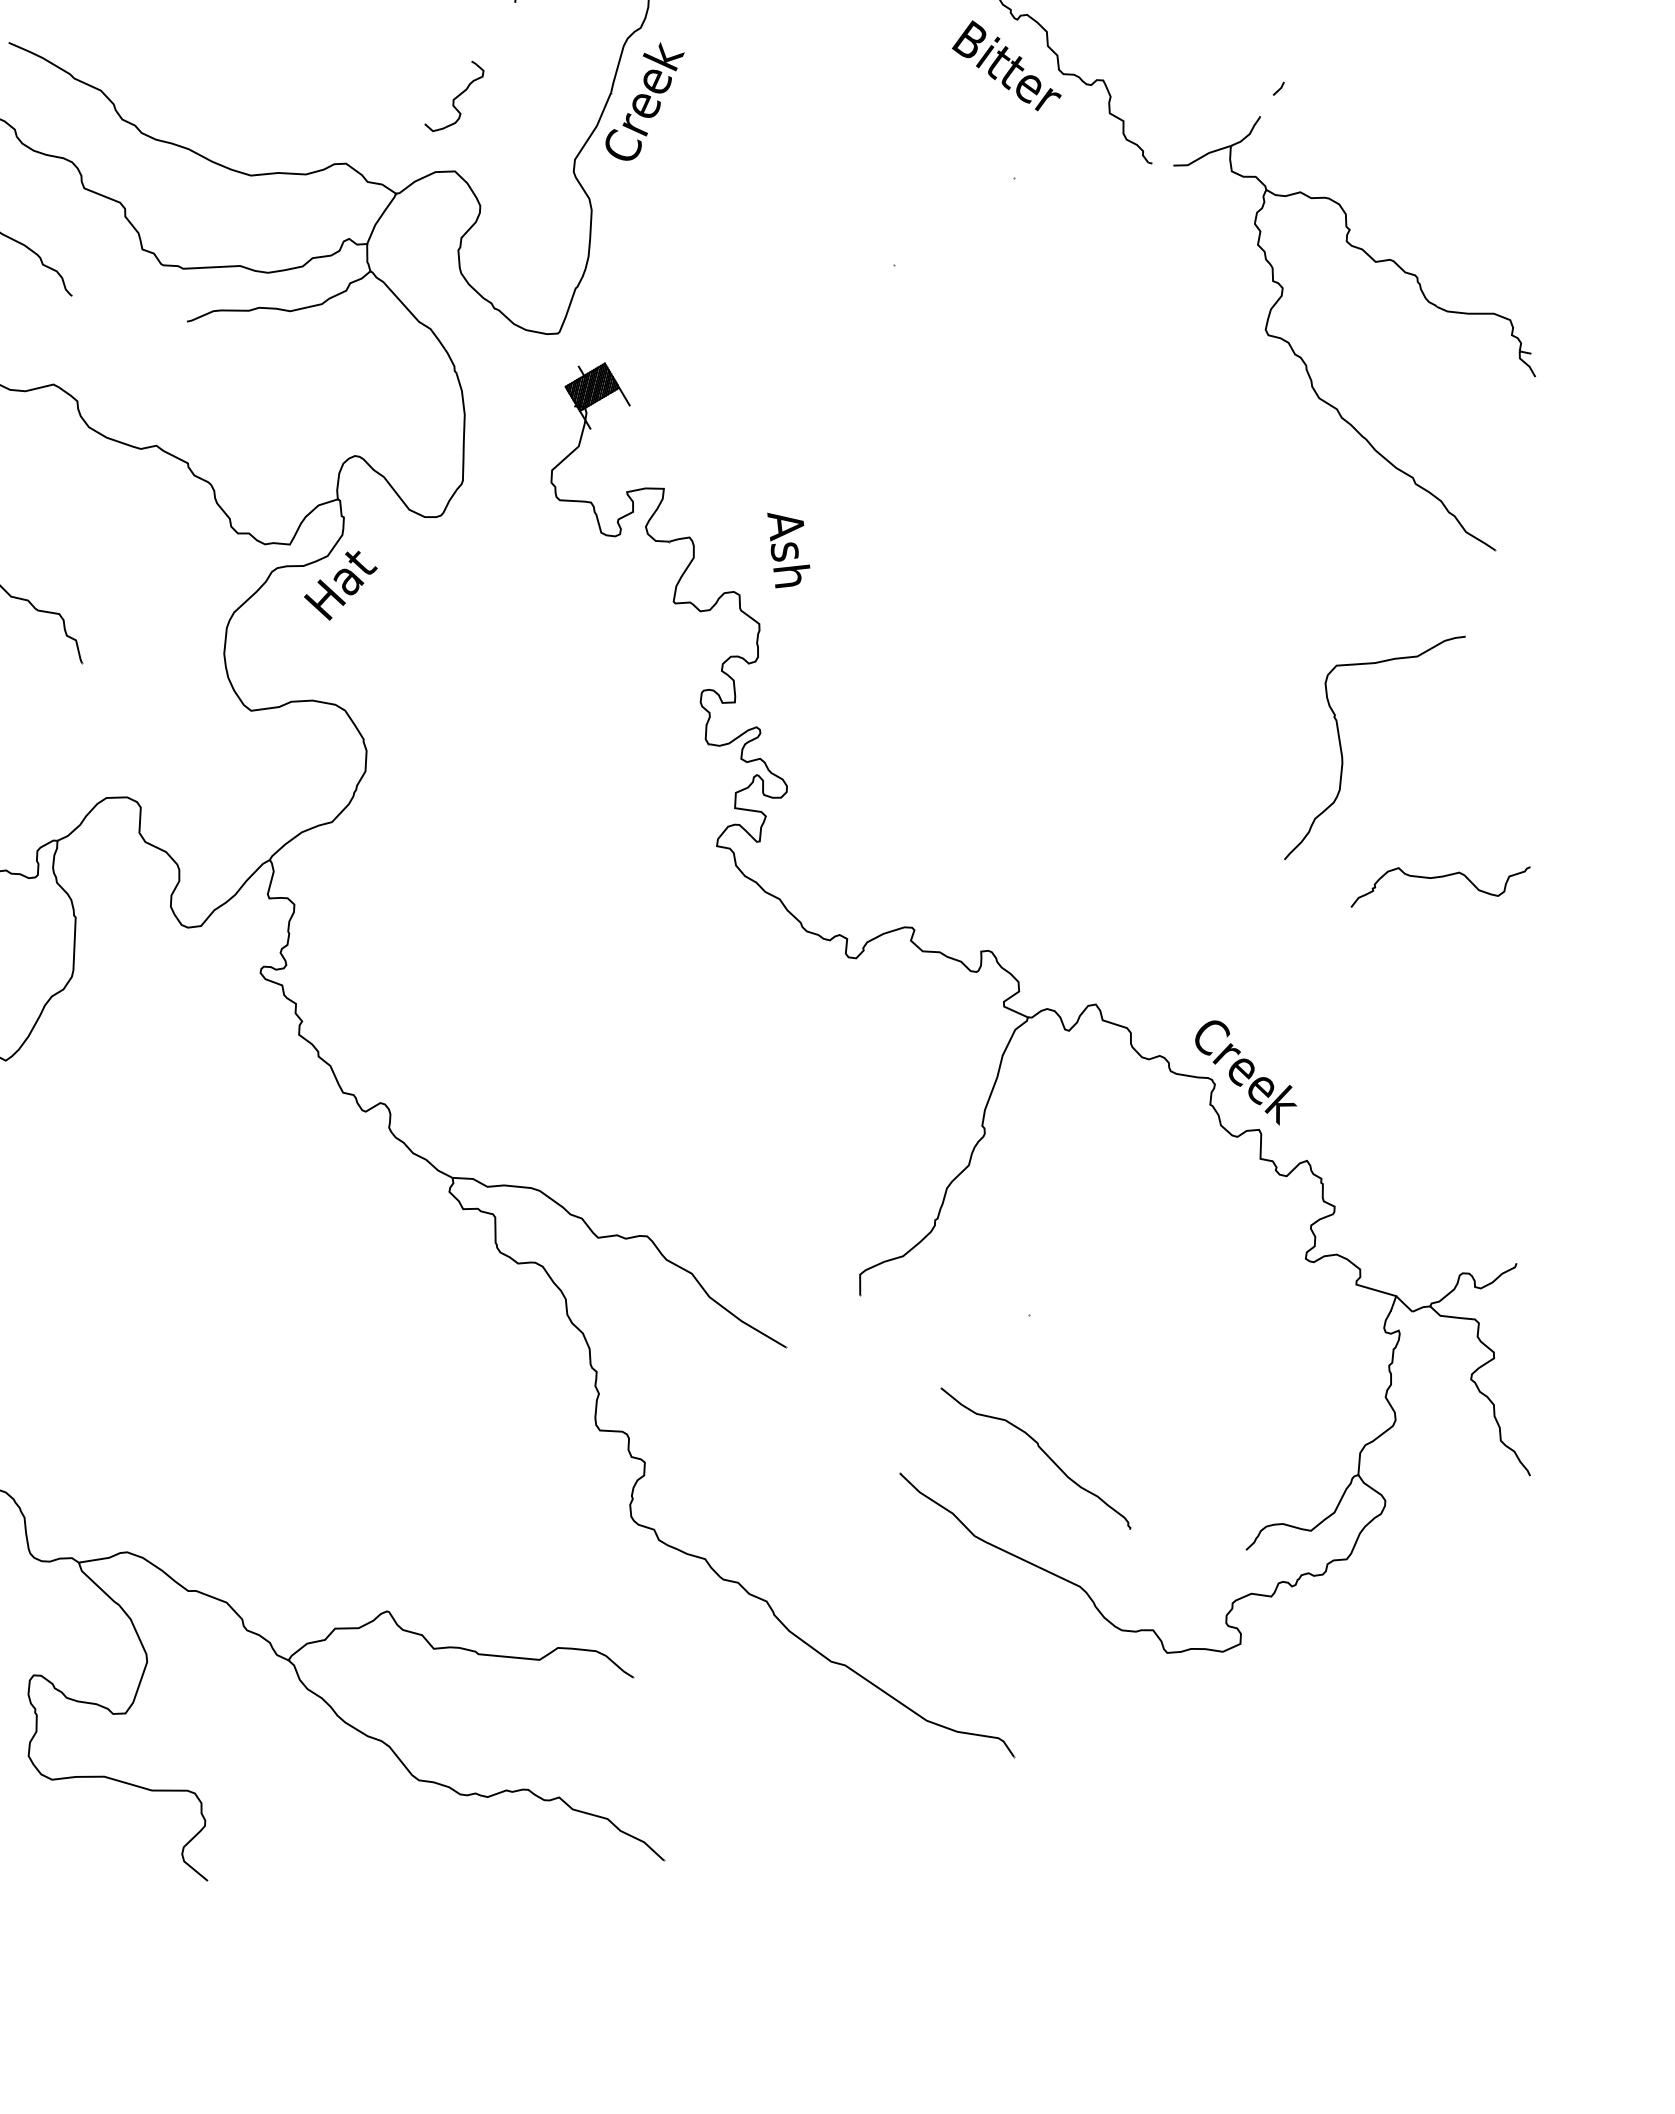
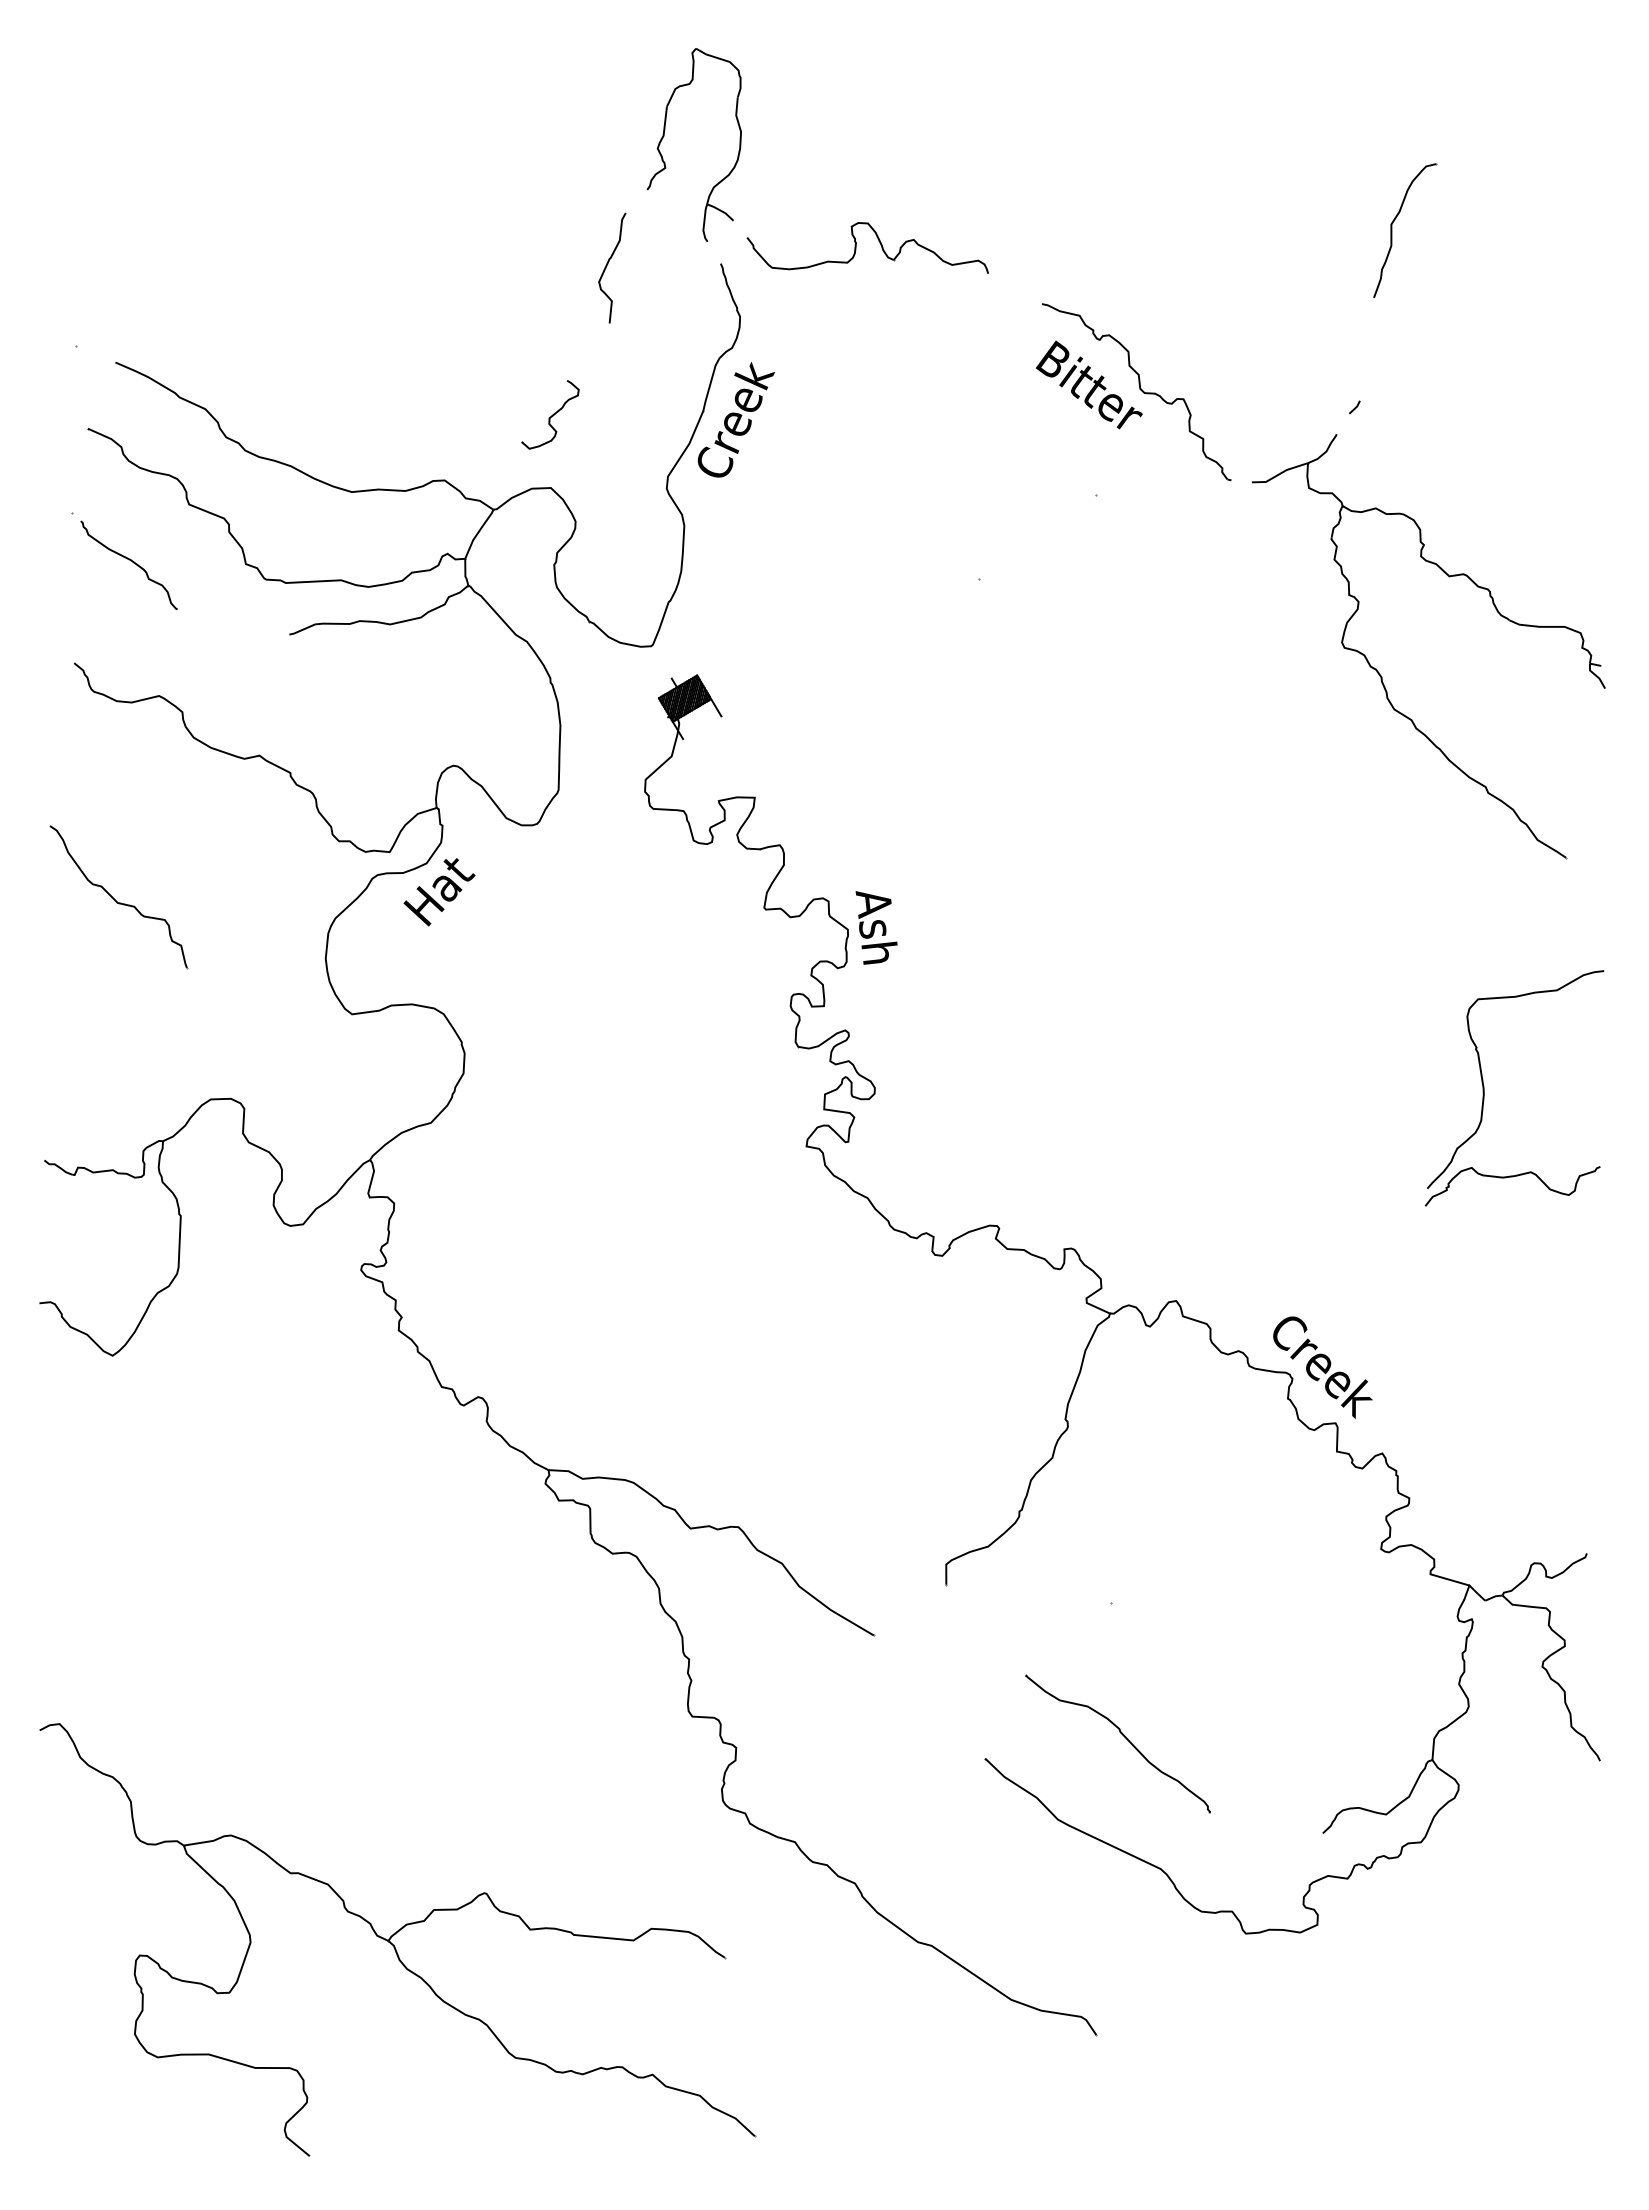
text: (788, 550) -> (876, 927), moved
curve: (1343, 754) -> (1484, 1085), moved

